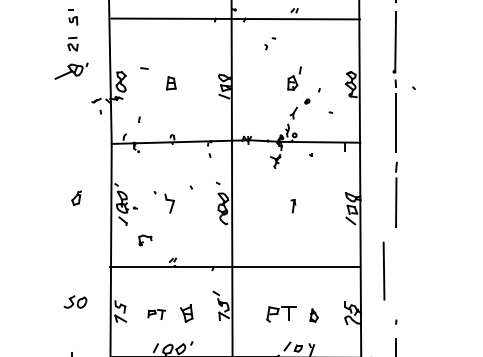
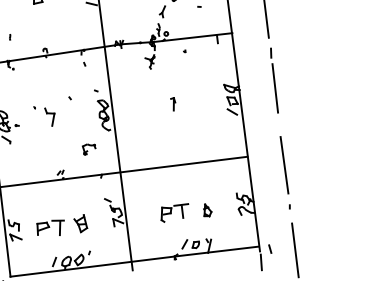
part: (145, 240) -> (89, 149), moved
line: (383, 270) -> (283, 164), moved
part: (156, 314) -> (50, 228), size x1.67

